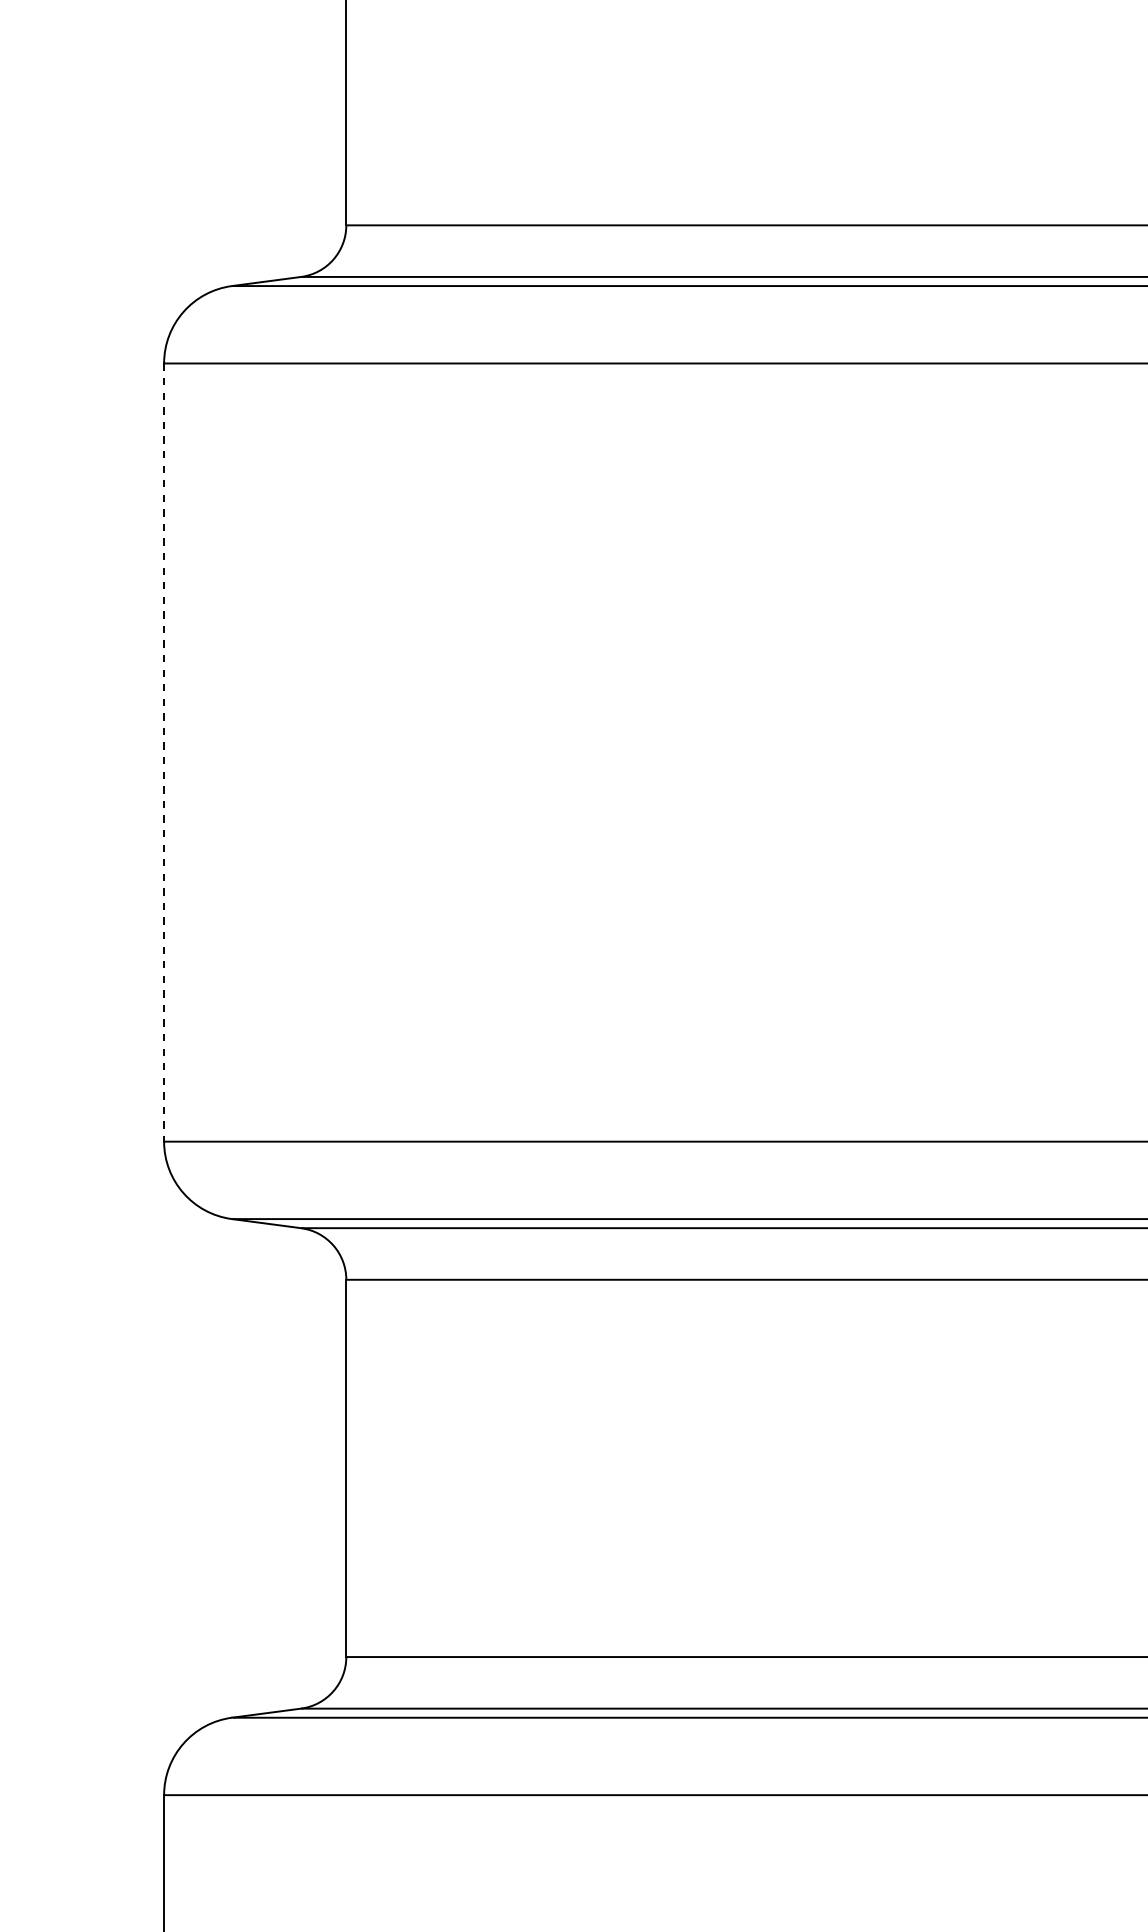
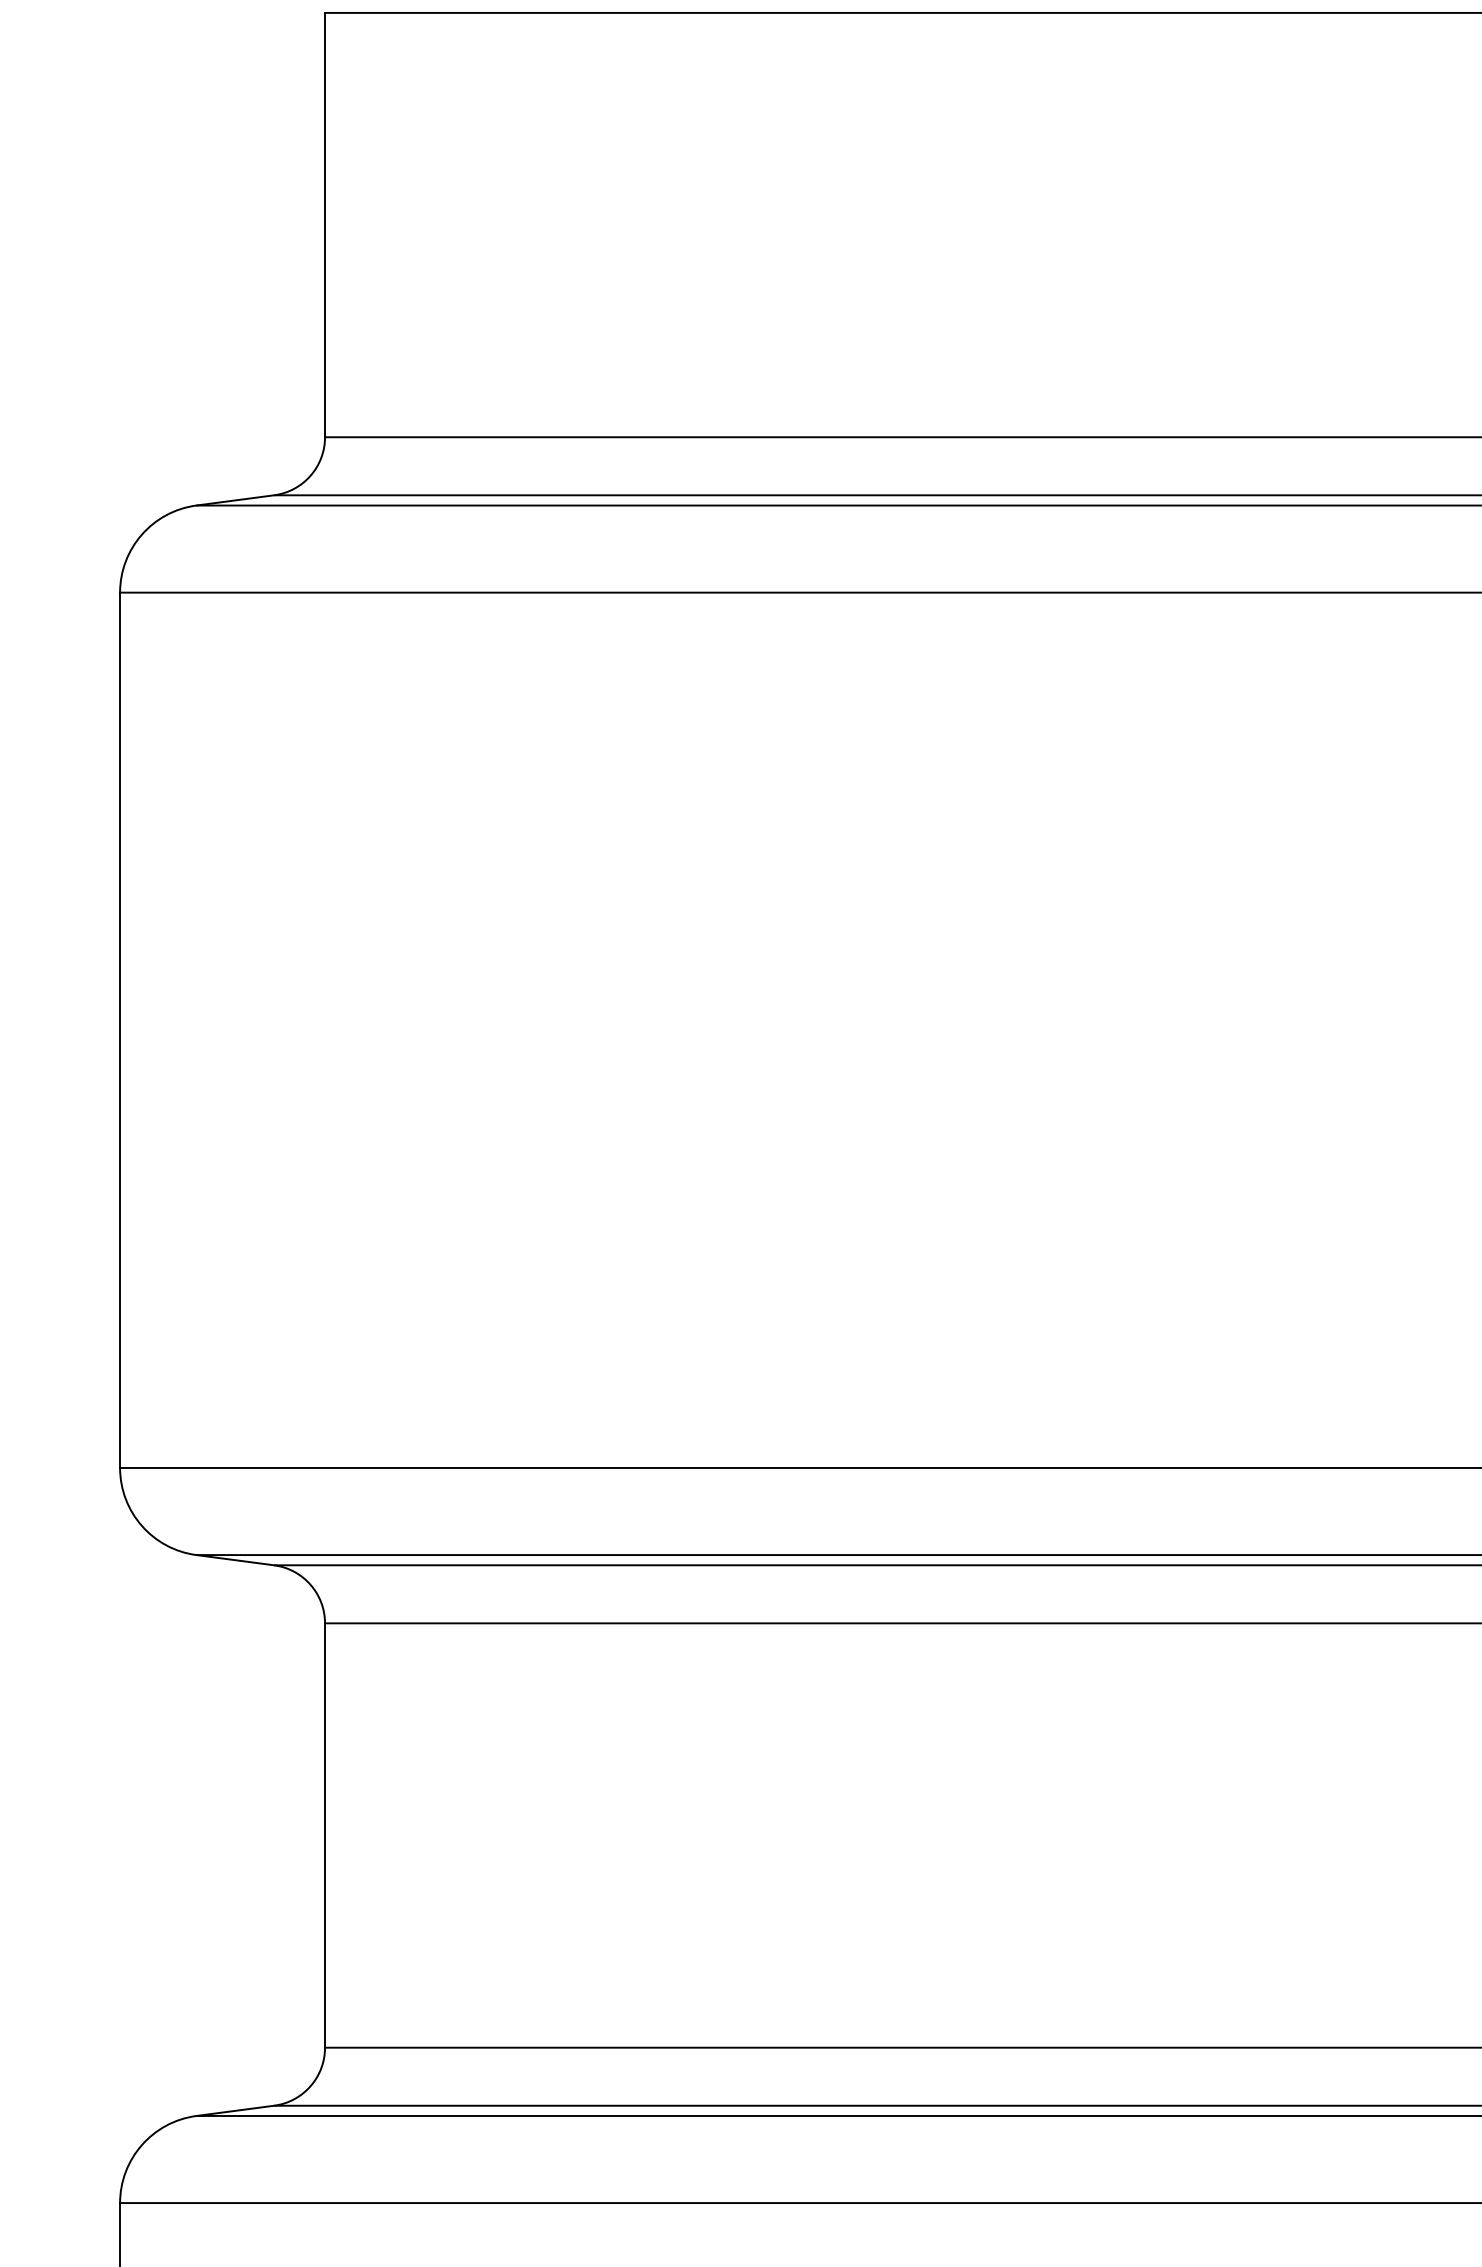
line: (164, 752) -> (120, 1030), dashed -> solid

